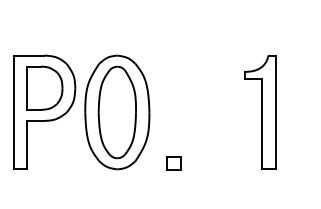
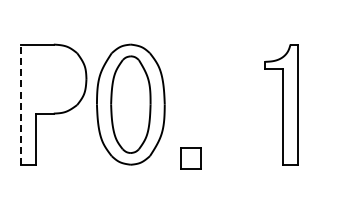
part: (45, 87) -> (54, 78), removed
line: (13, 112) -> (21, 104), solid -> dashed
part: (173, 163) -> (190, 158), size x1.4

